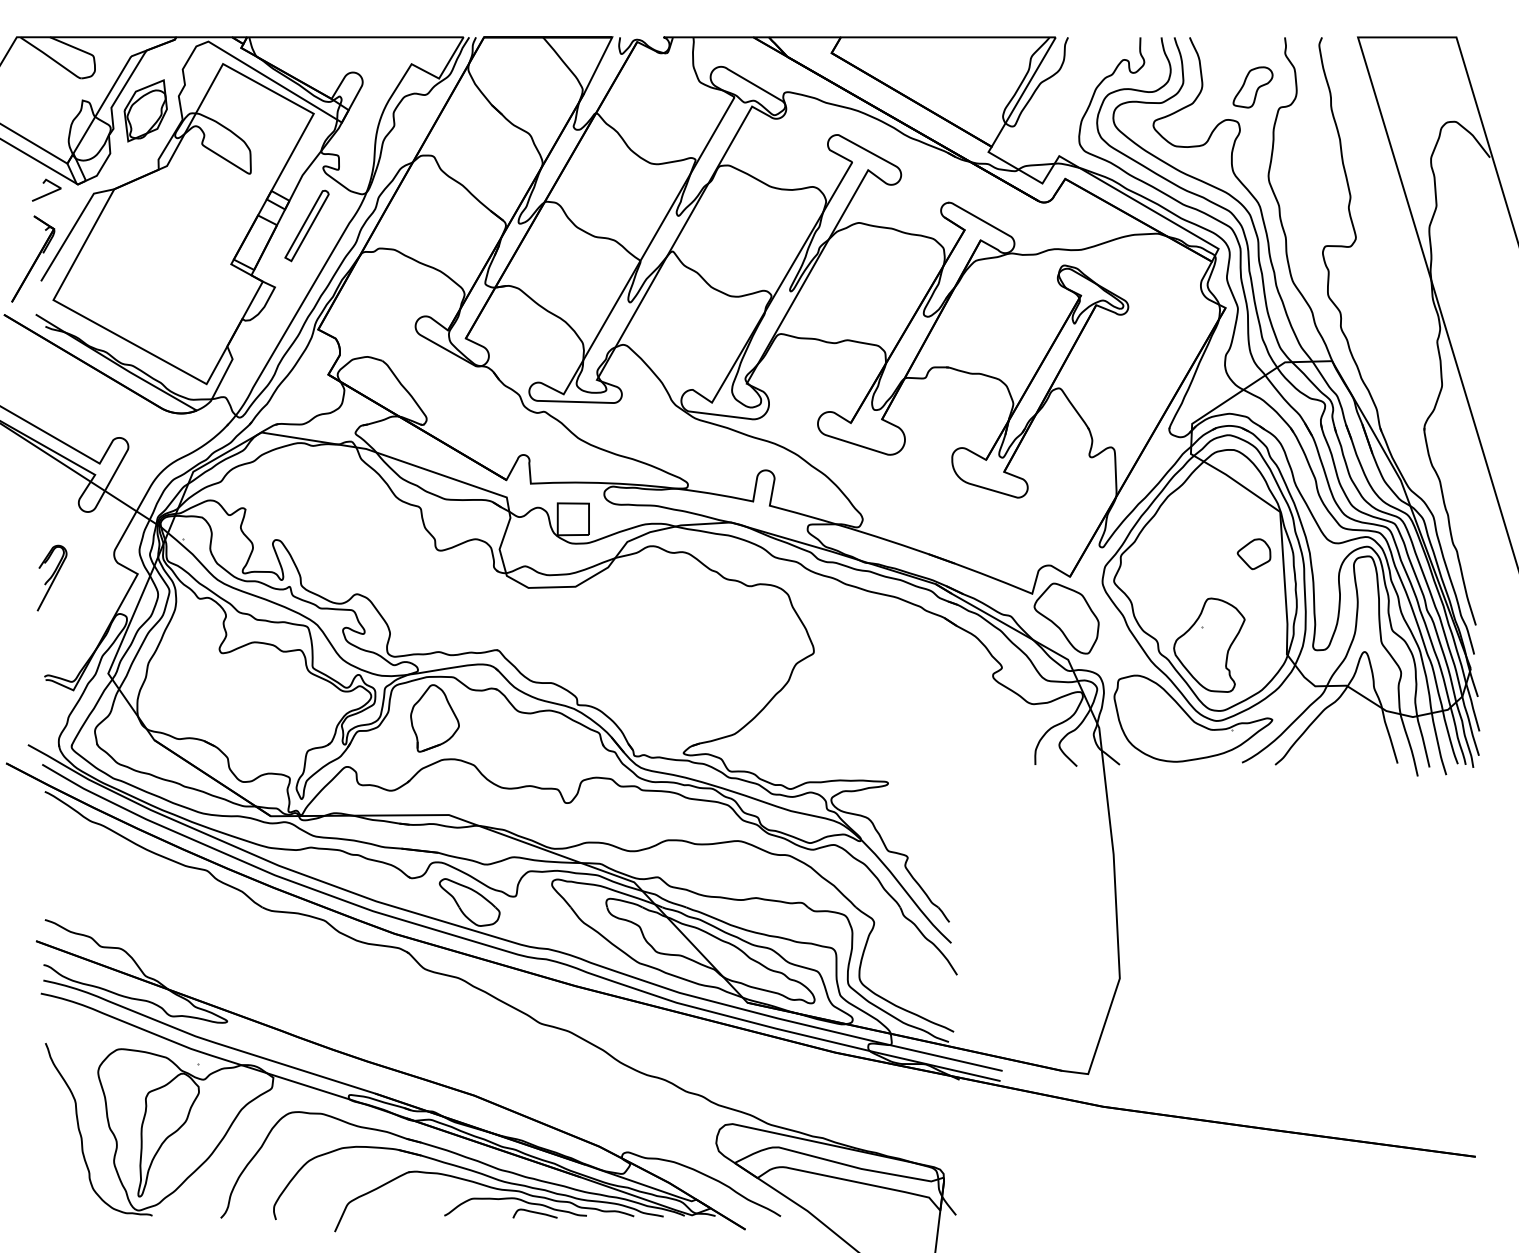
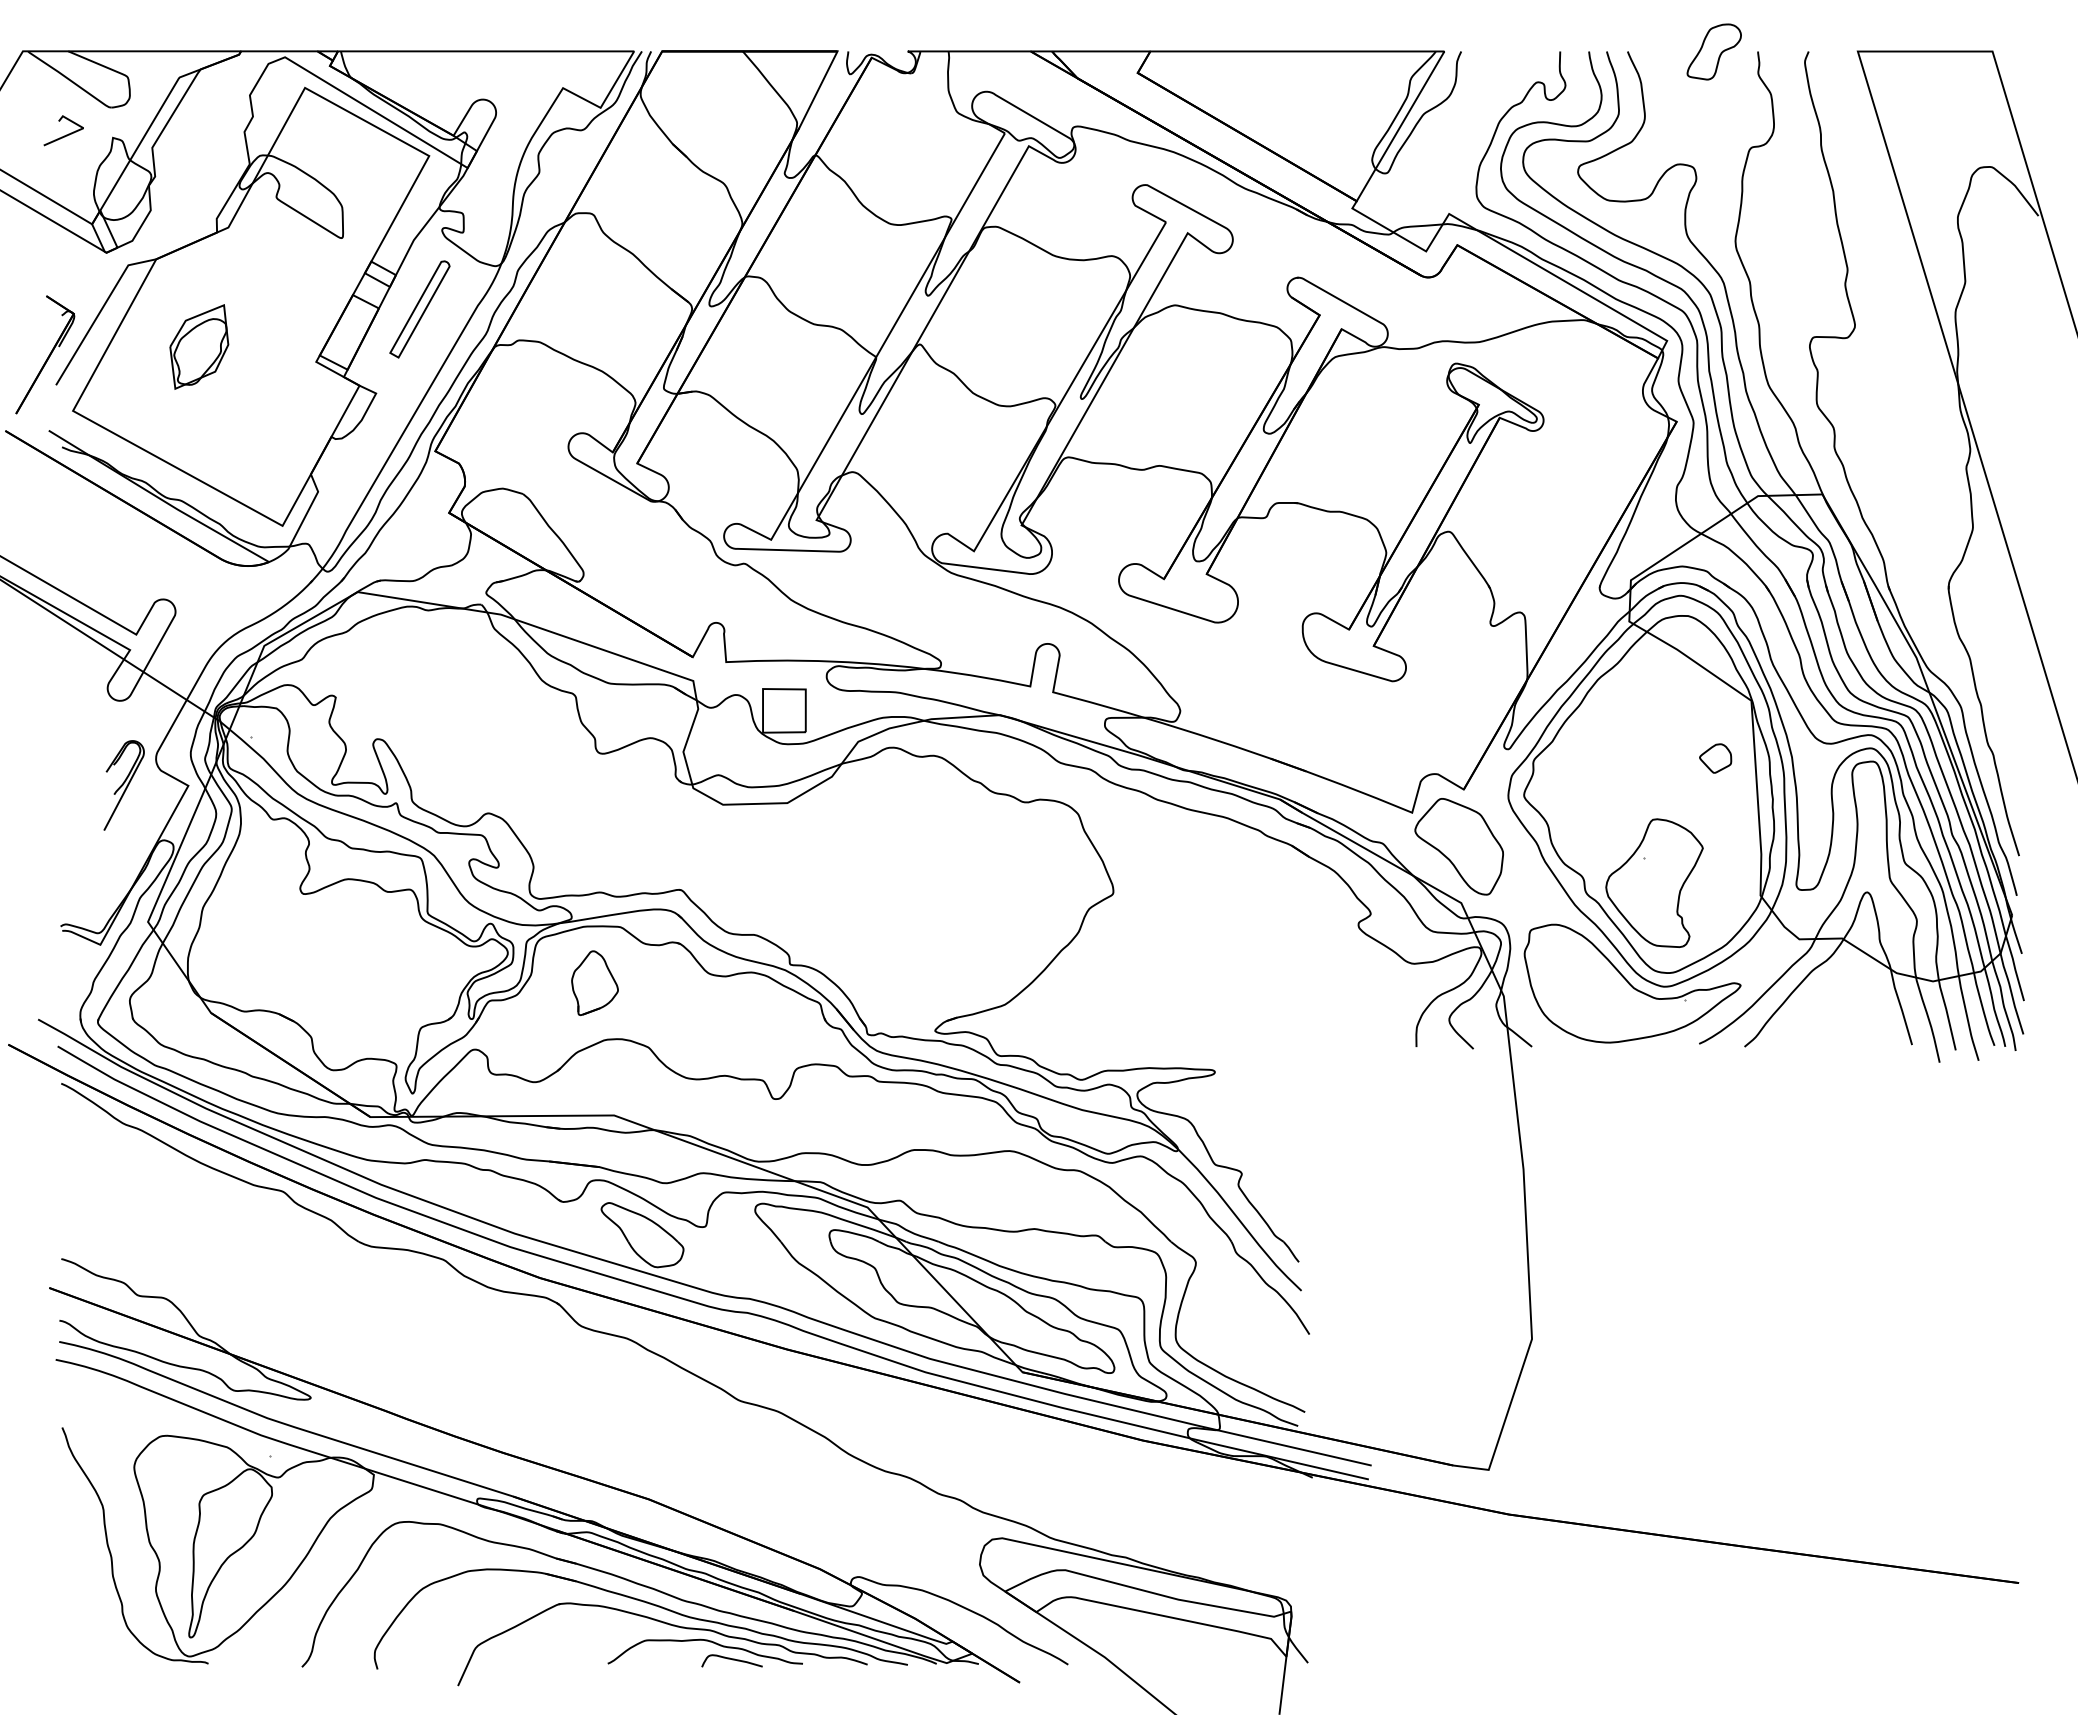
part: (1252, 87) -> (1713, 51), moved
part: (145, 110) -> (199, 346), moved
line: (48, 193) -> (66, 134), moved
part: (1253, 554) -> (1715, 758), size x0.7
part: (51, 578) -> (123, 785), moved
part: (434, 717) -> (594, 982), size x0.7

